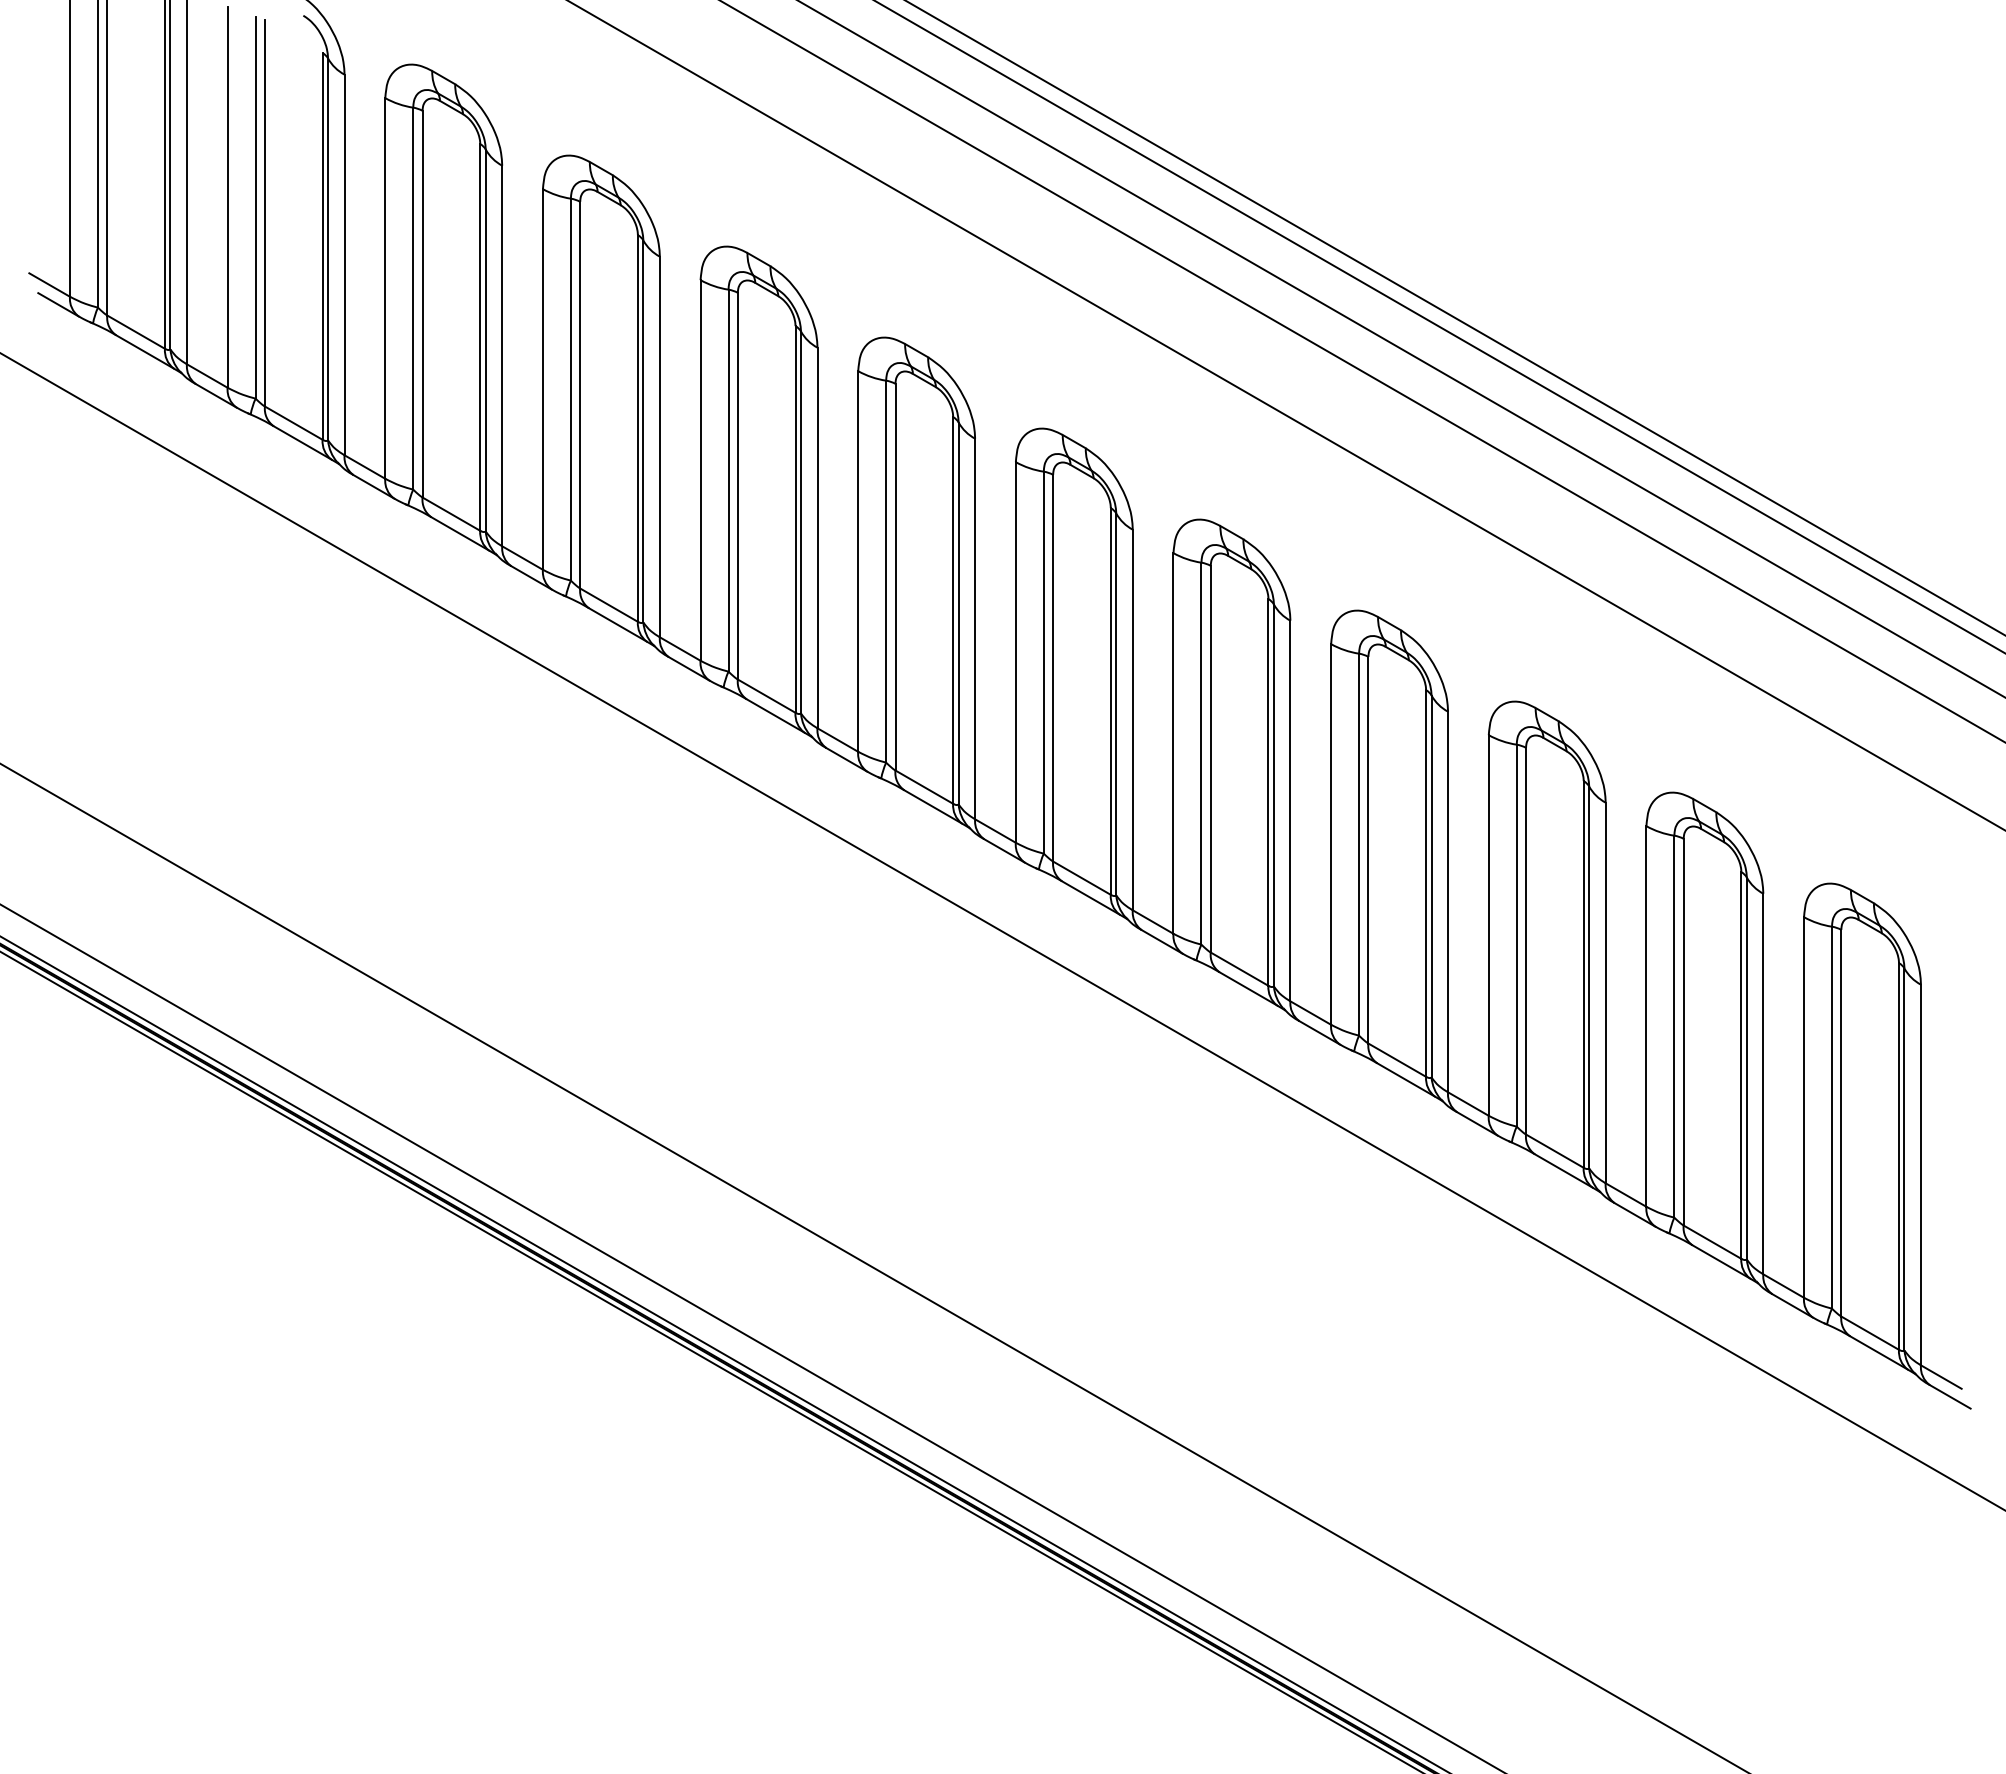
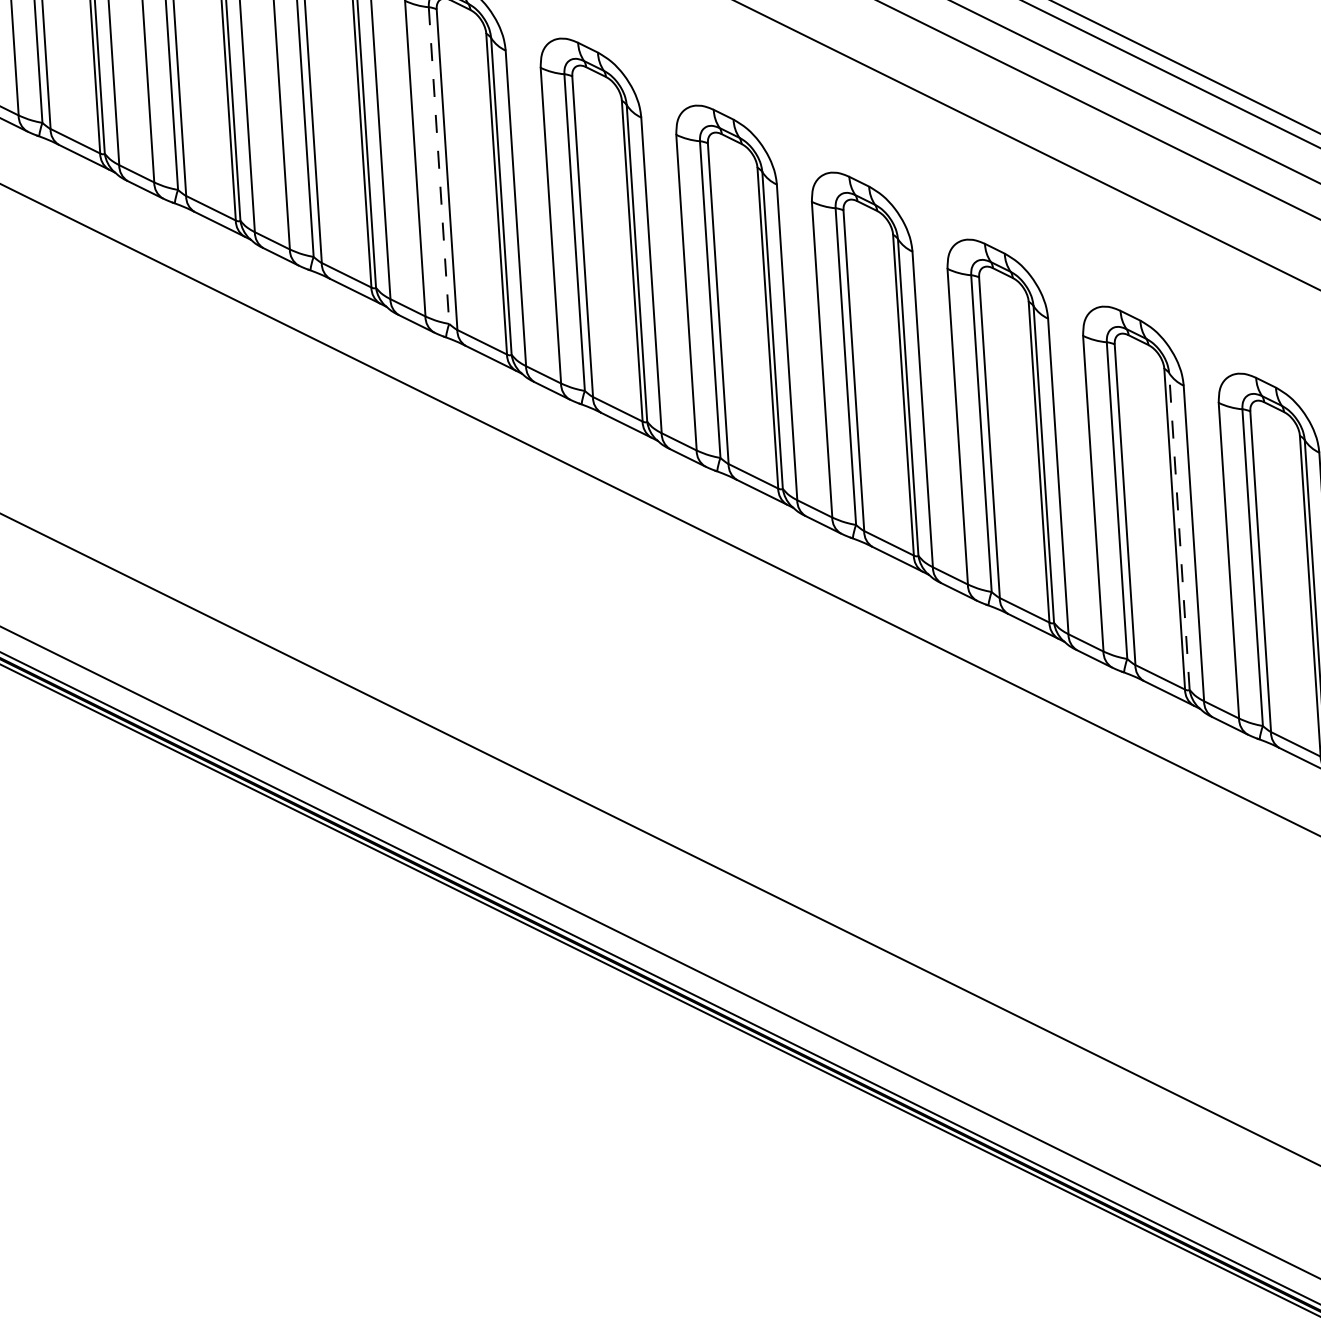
line: (728, 480) -> (438, 165), solid -> dashed
line: (1589, 977) -> (1179, 531), solid -> dashed

